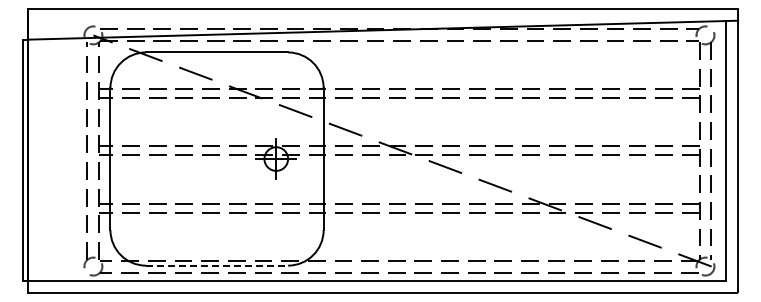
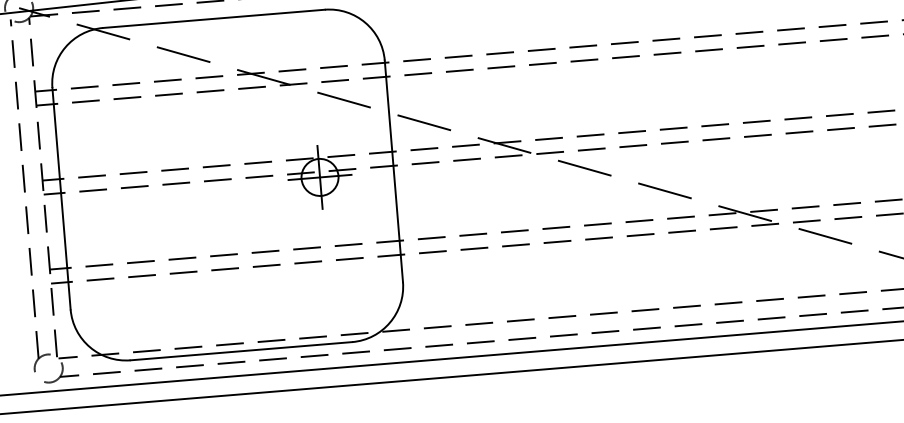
line: (217, 265) -> (242, 350), dashed -> solid

